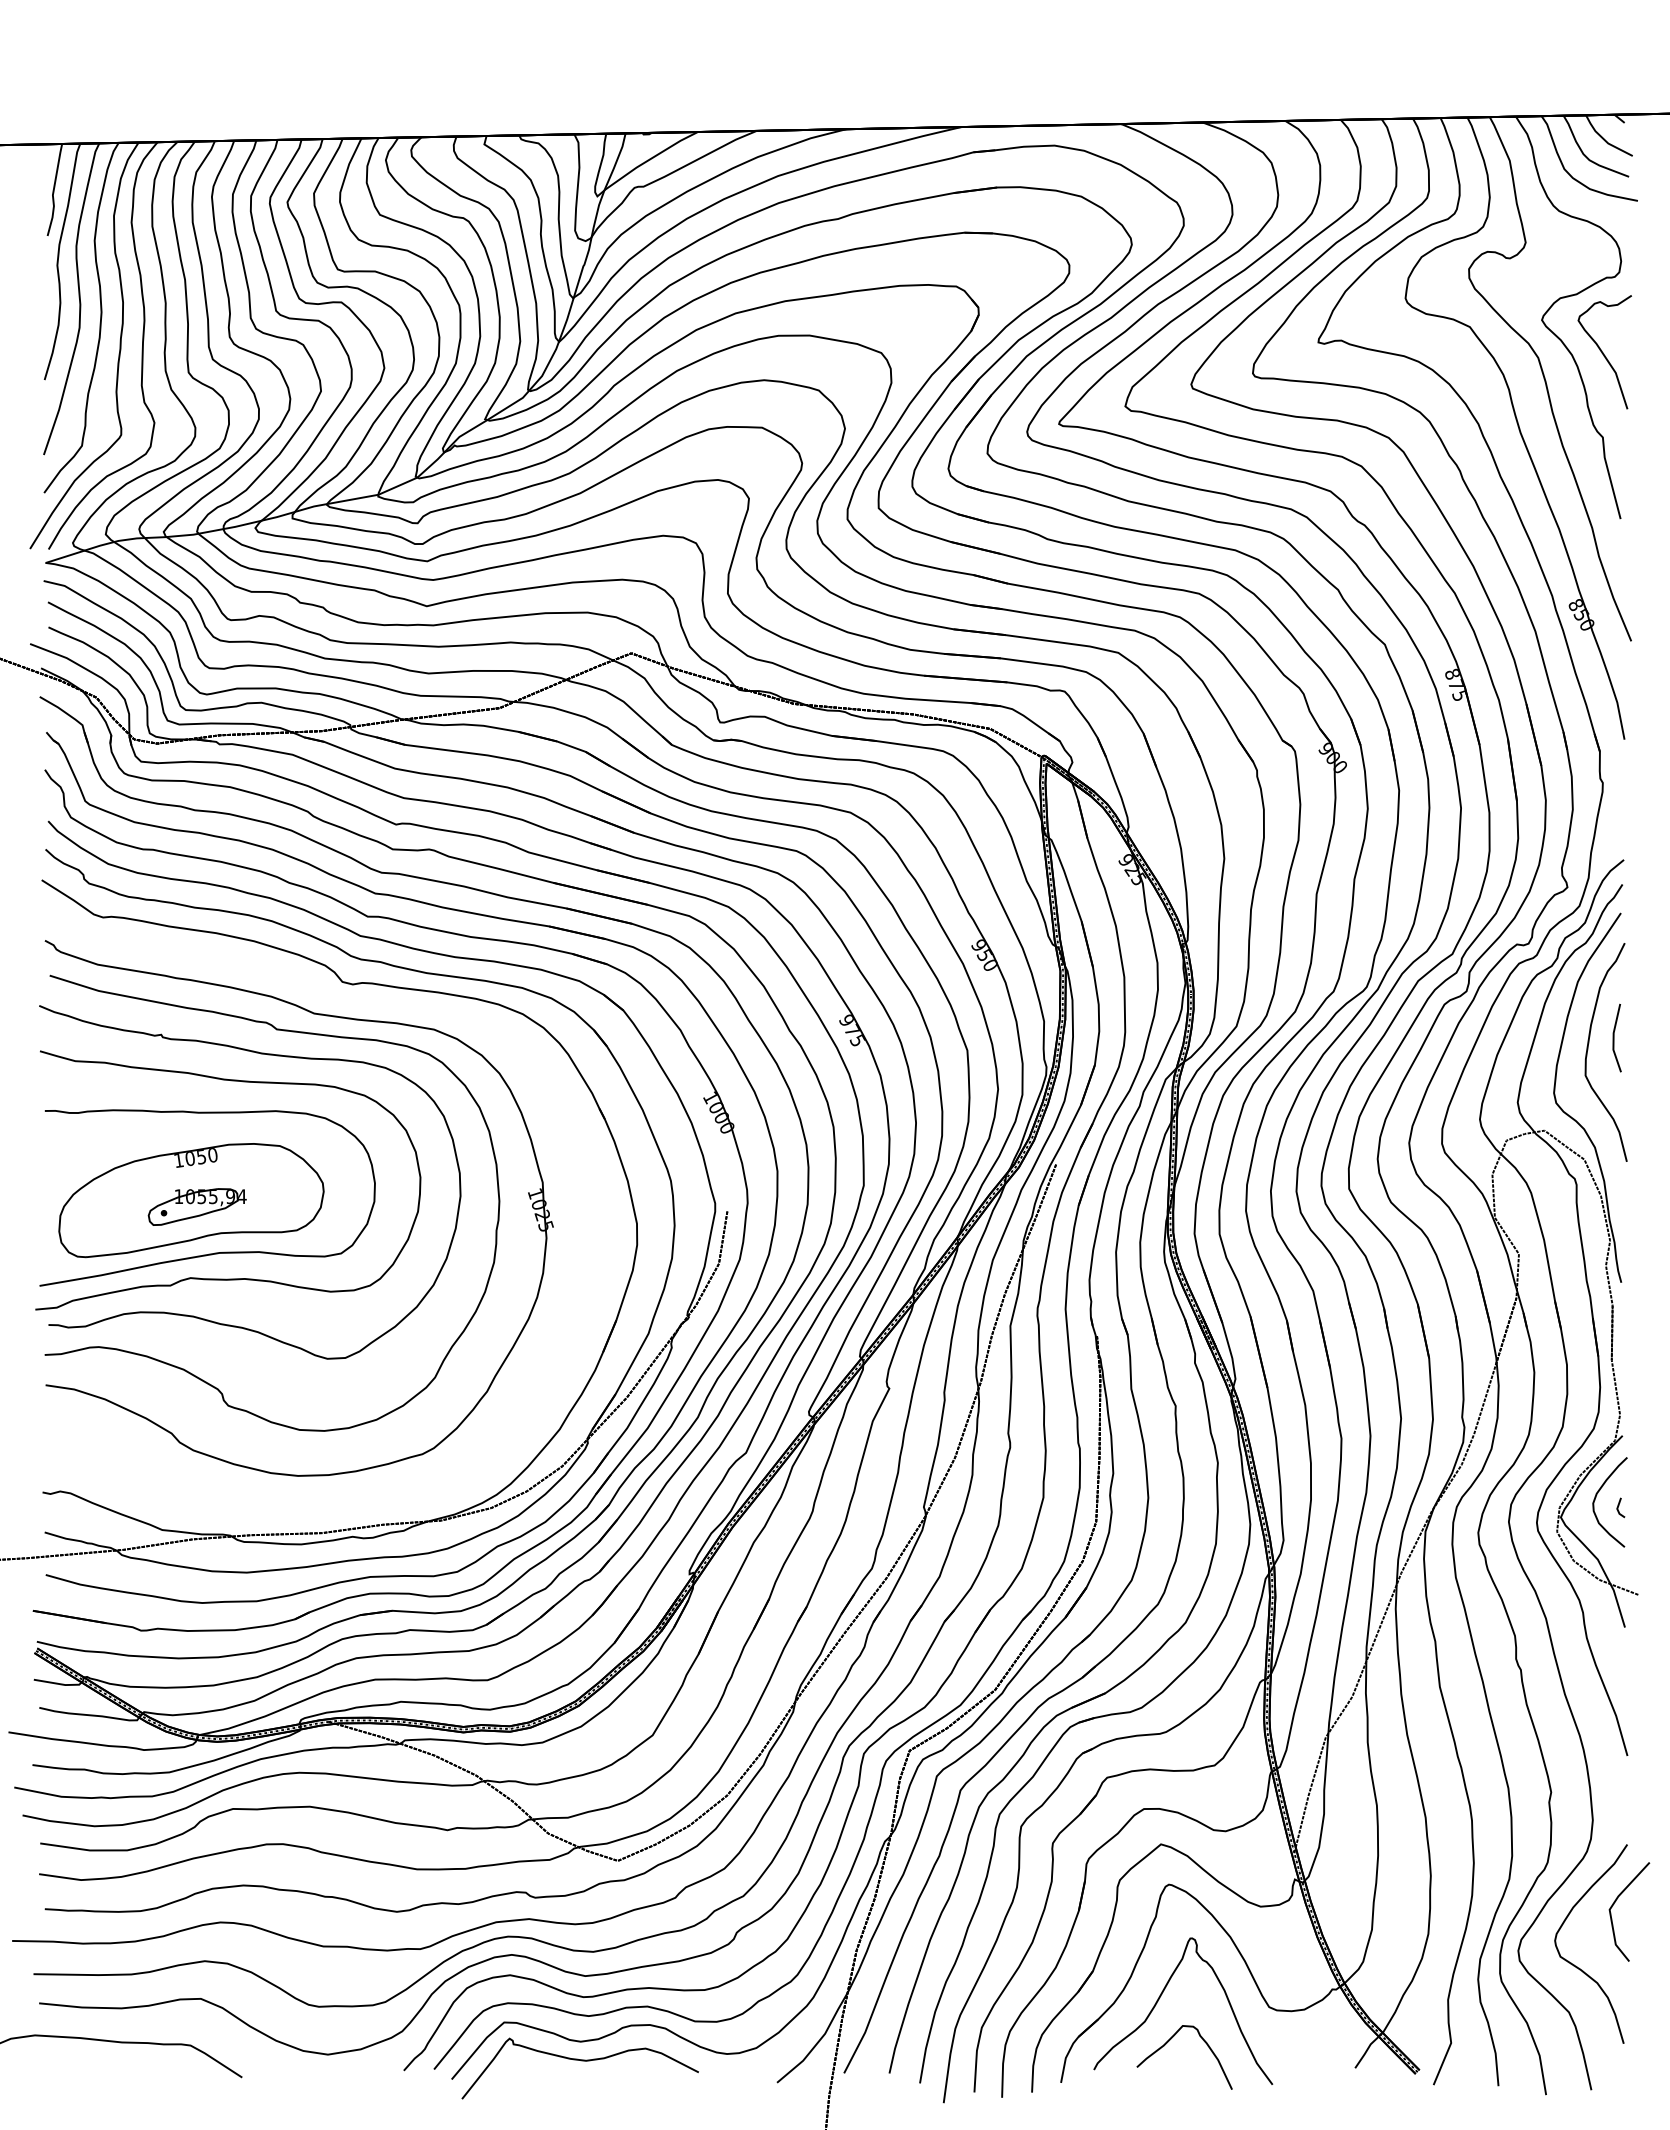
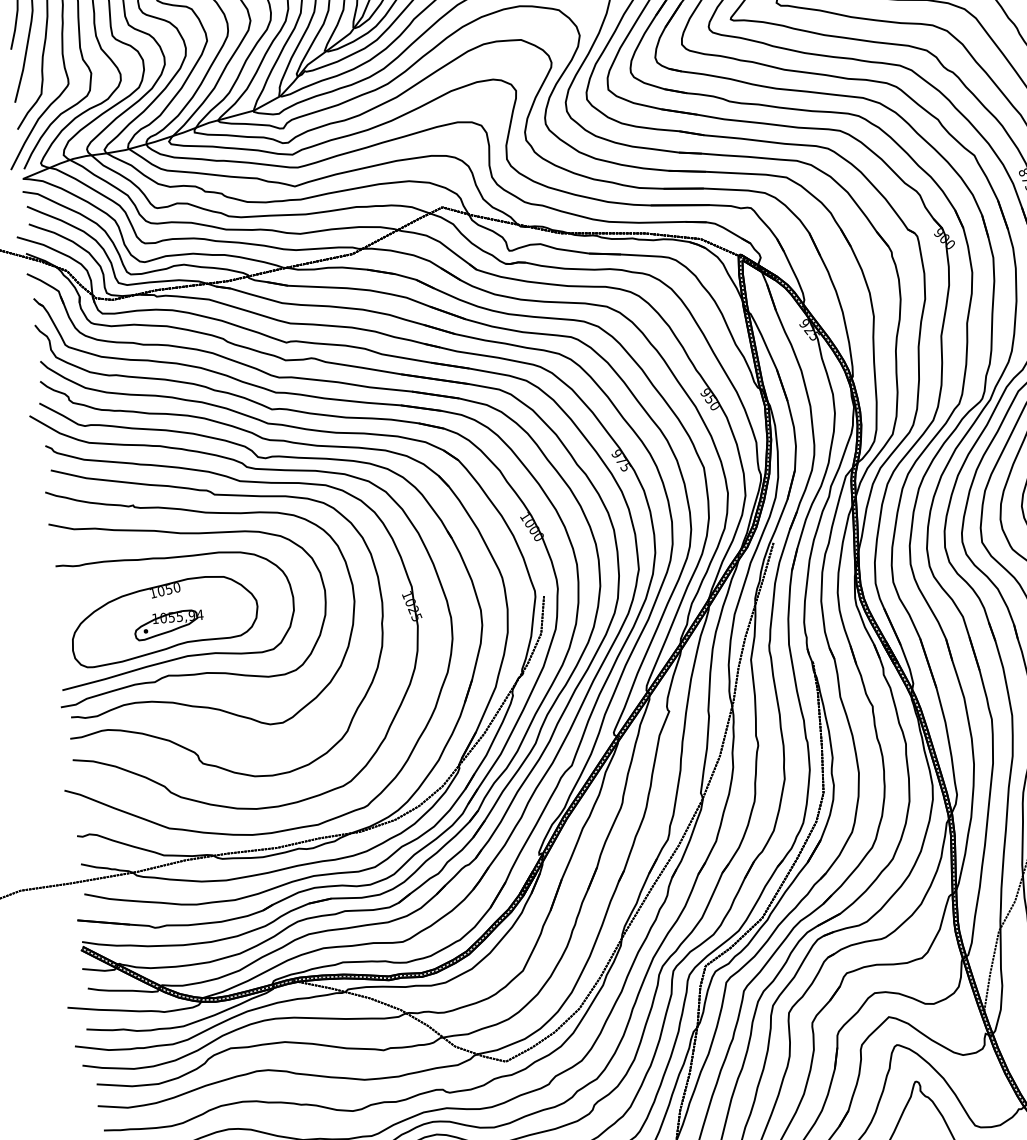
curve: (337, 999) -> (255, 469), added

